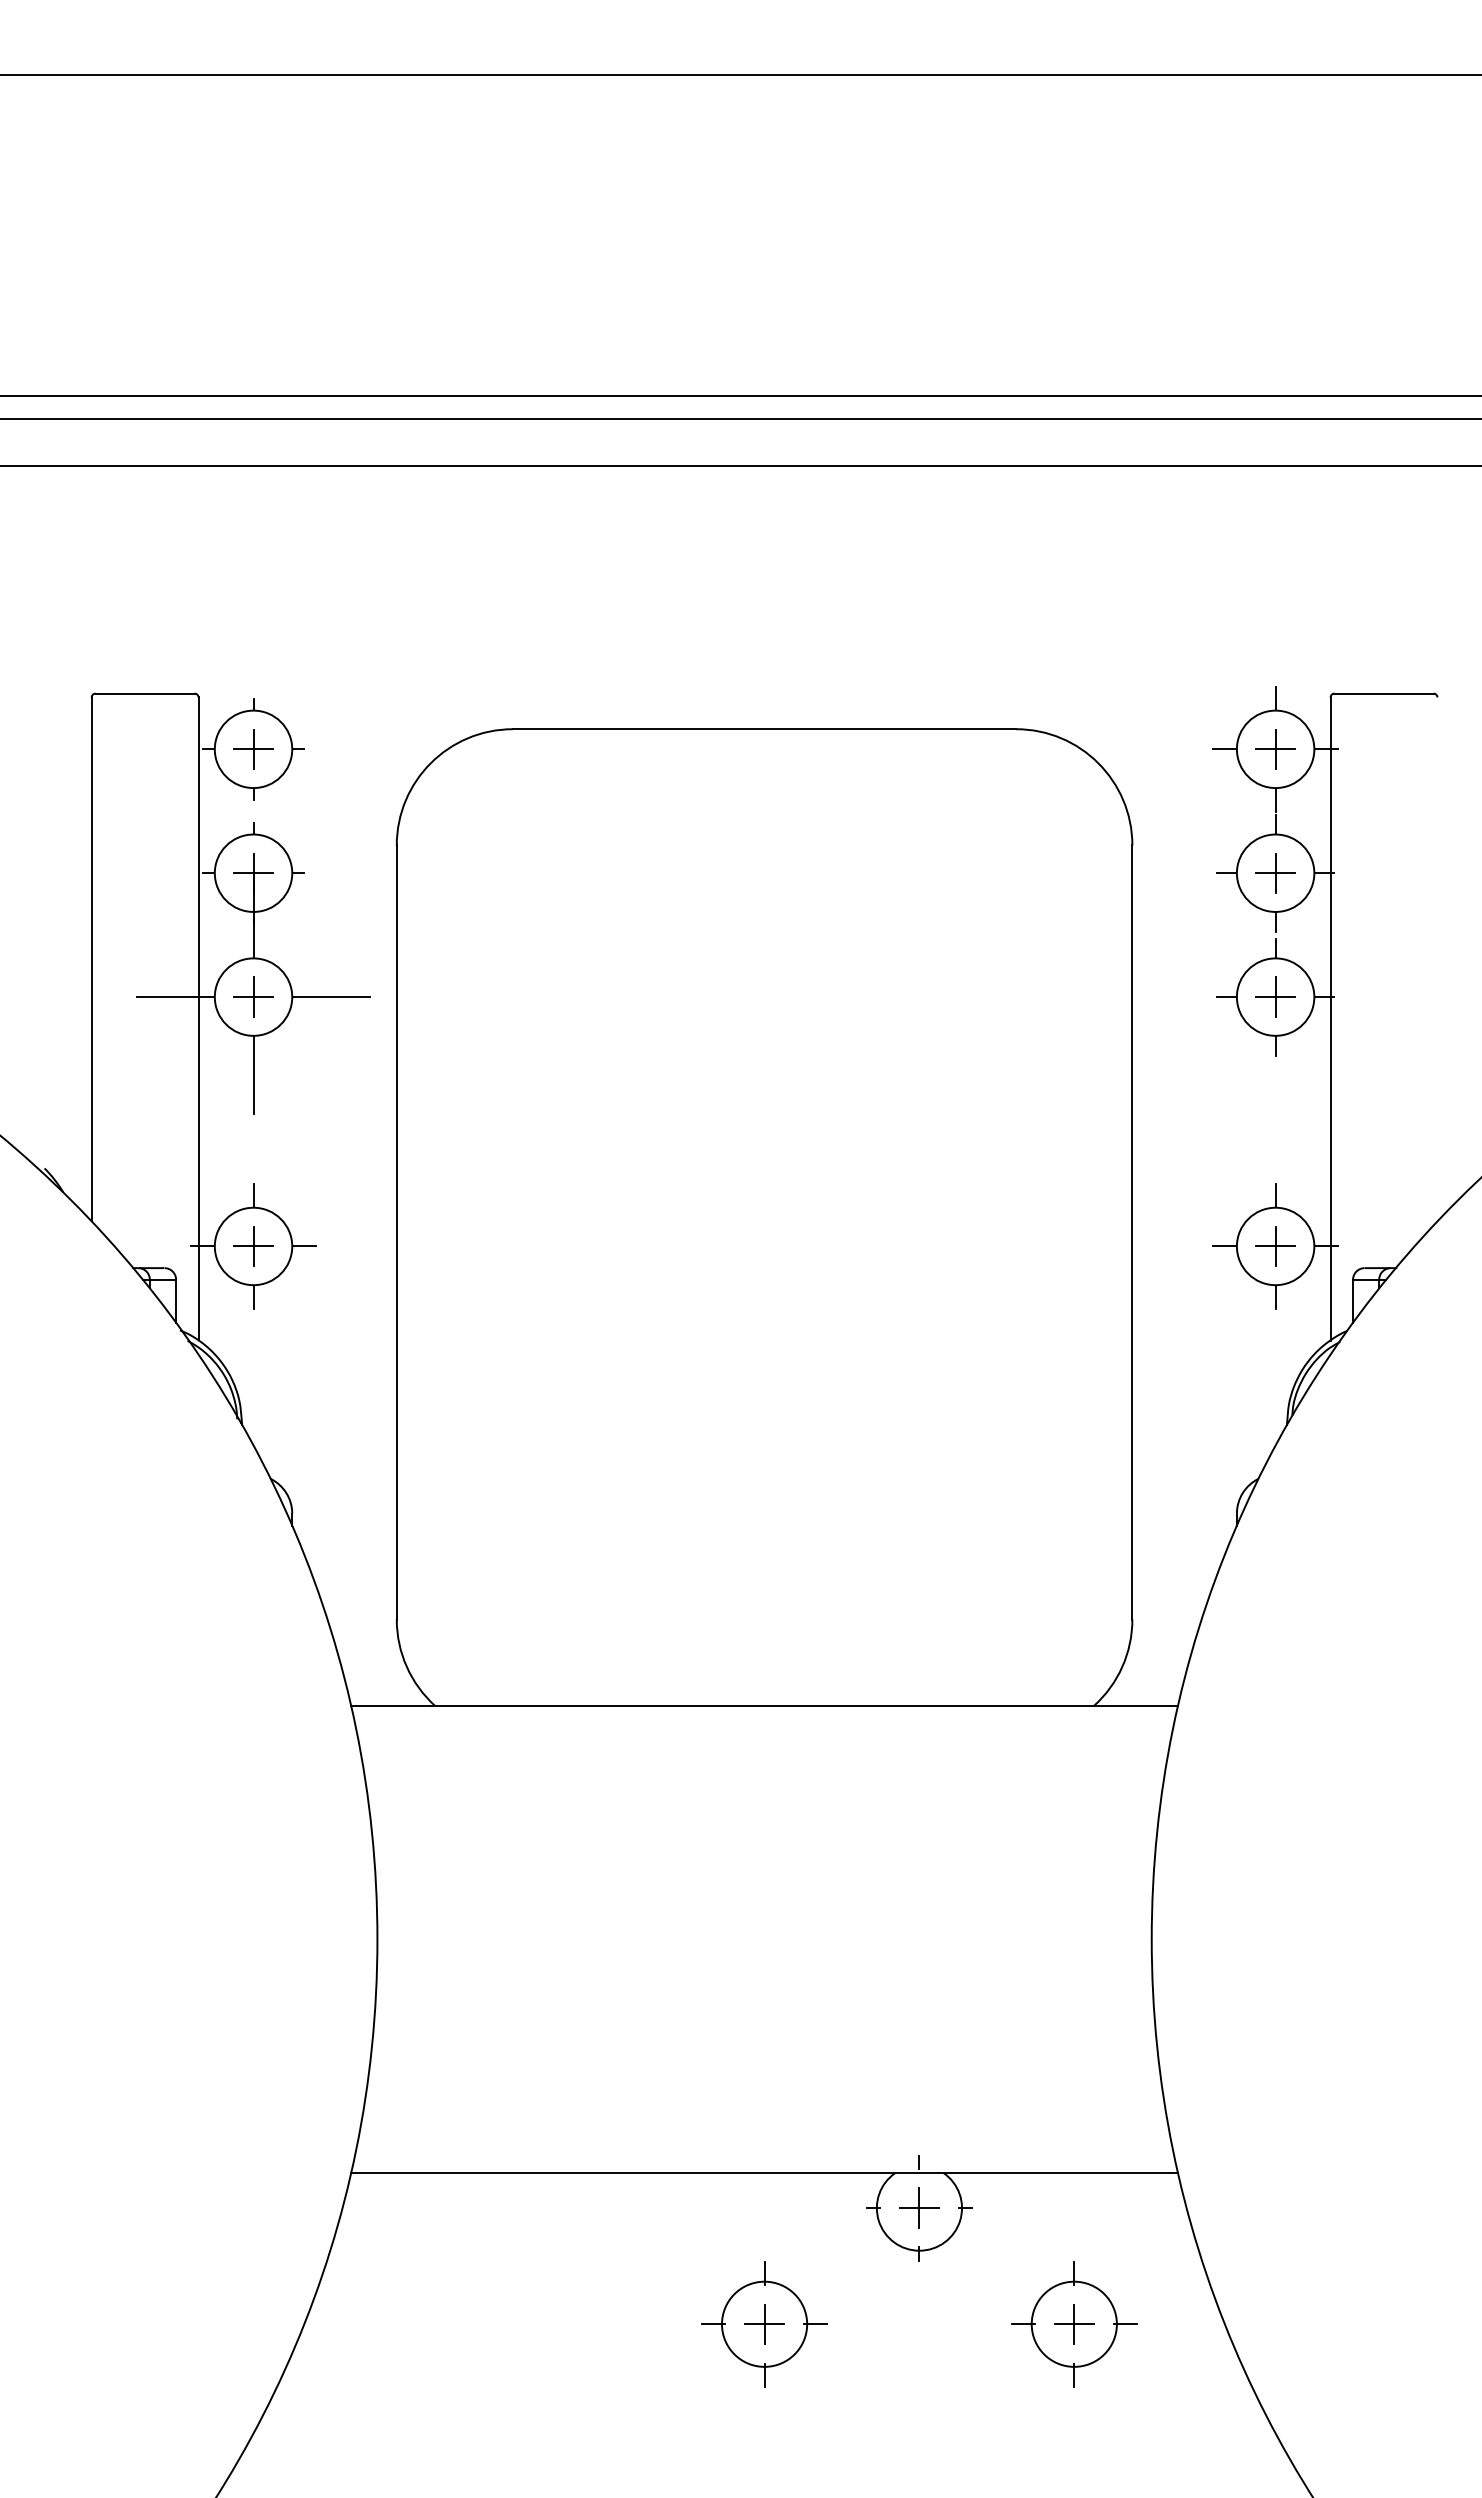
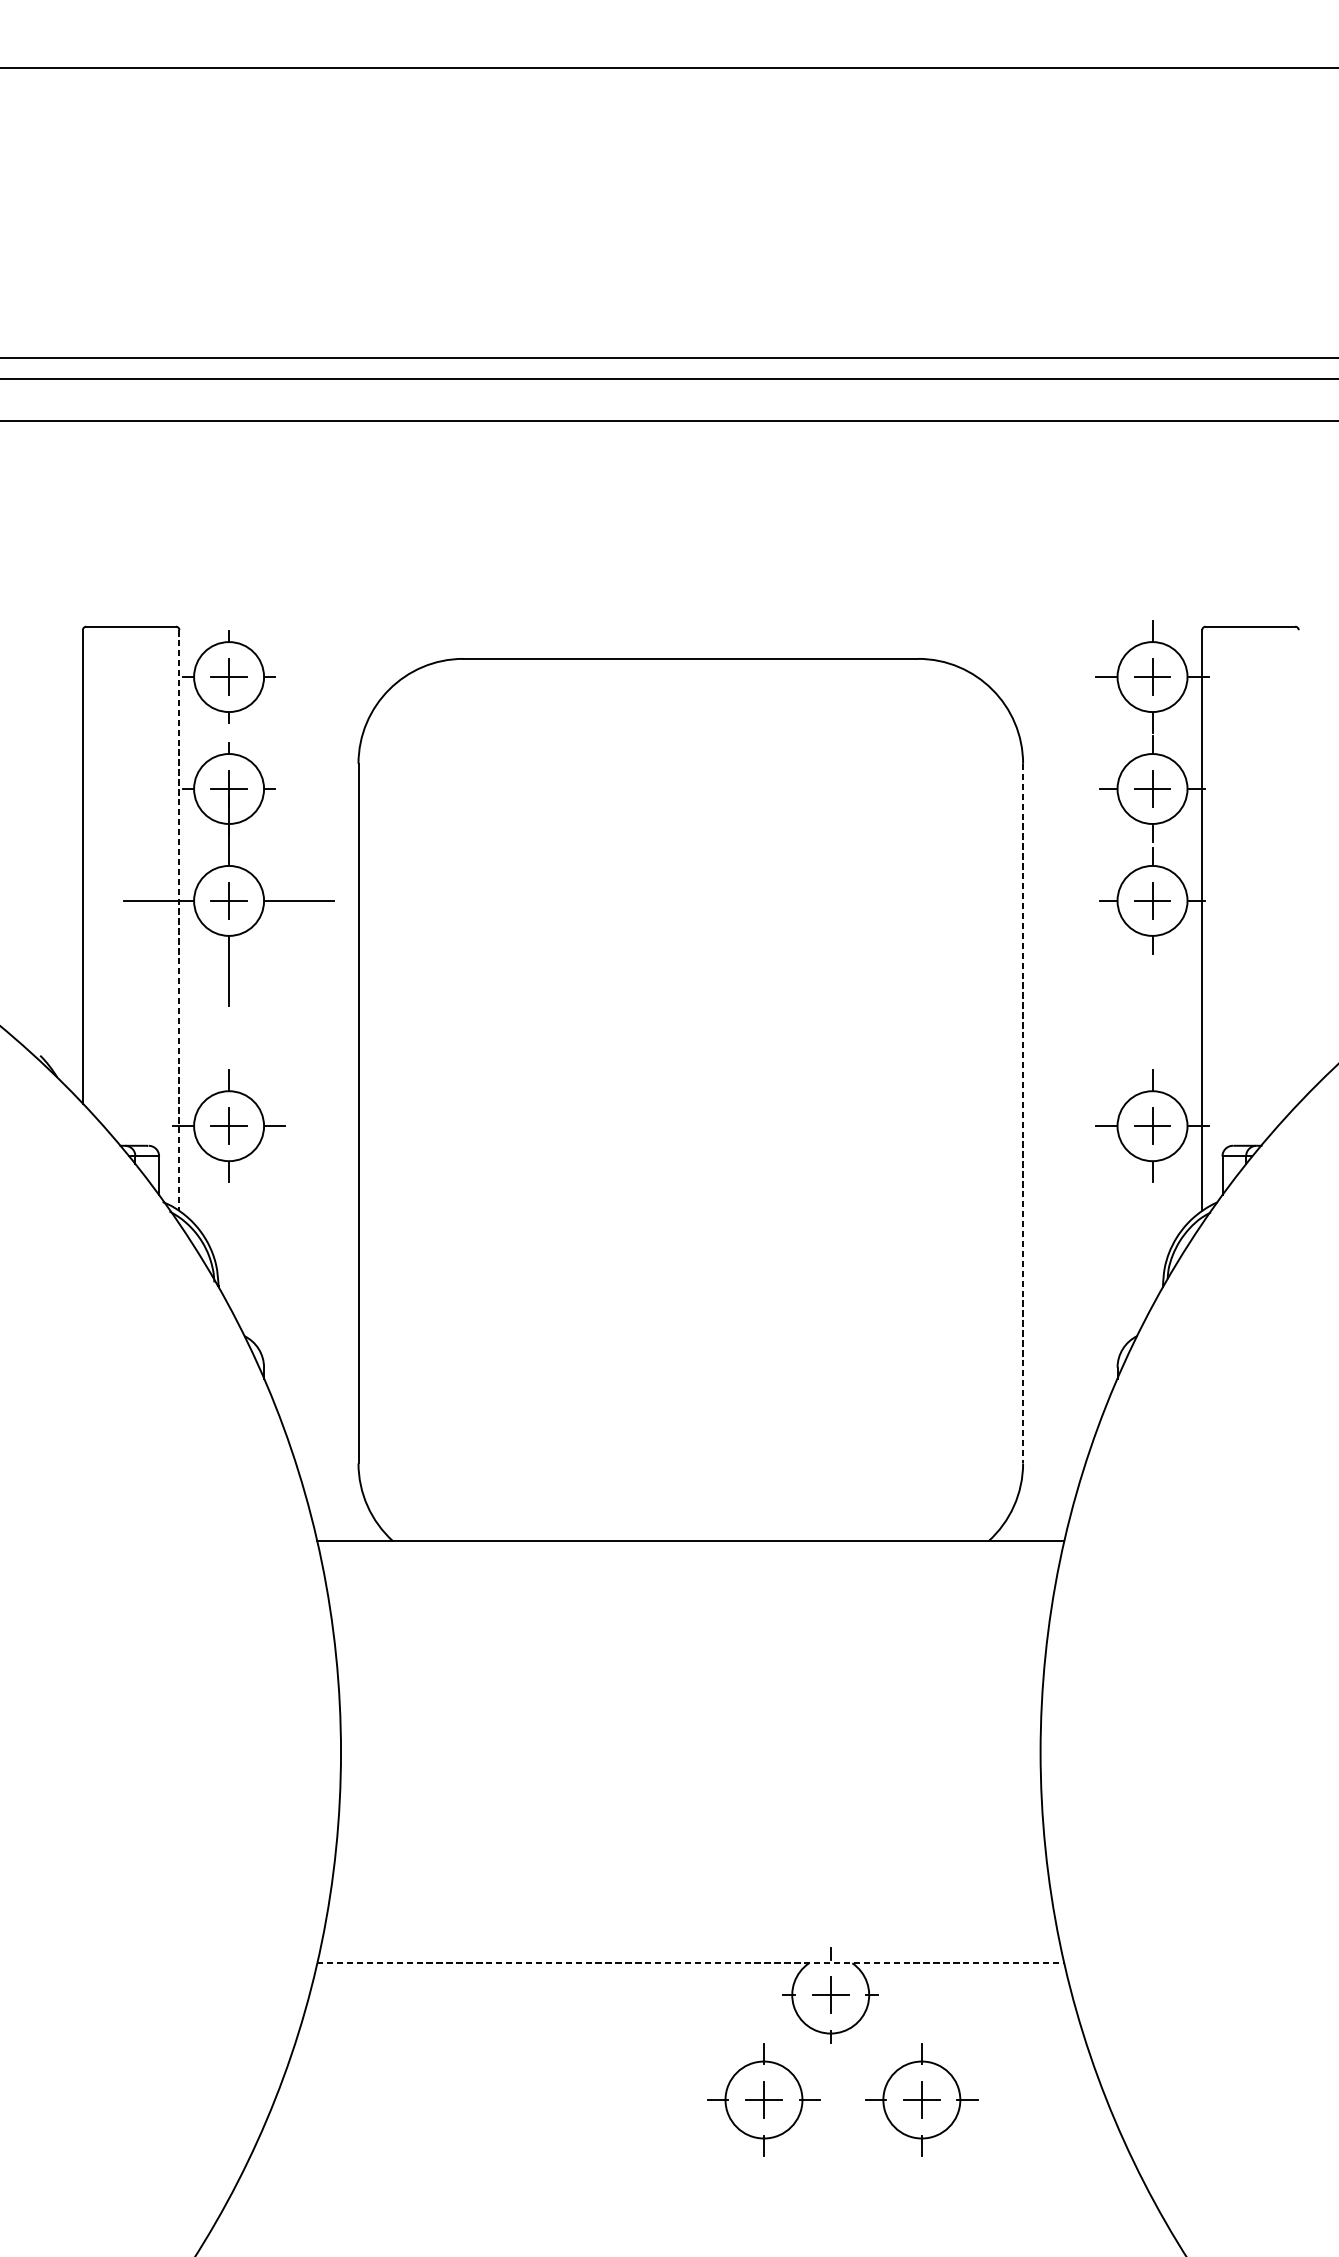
line: (198, 1019) -> (179, 921), solid -> dashed
line: (1132, 1233) -> (1023, 1114), solid -> dashed
line: (764, 2172) -> (690, 1962), solid -> dashed
part: (764, 2324) -> (763, 2100), moved
part: (1074, 2324) -> (922, 2100), moved

